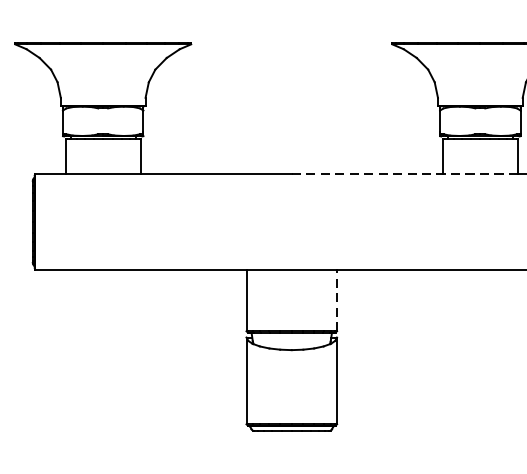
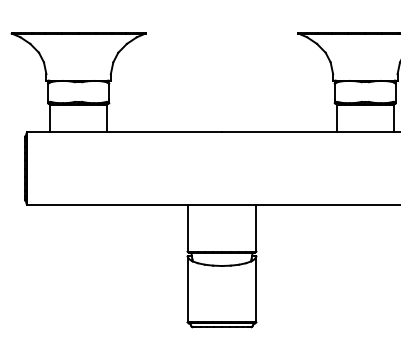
line: (405, 174) -> (308, 132), dashed -> solid
line: (337, 299) -> (256, 227), dashed -> solid

